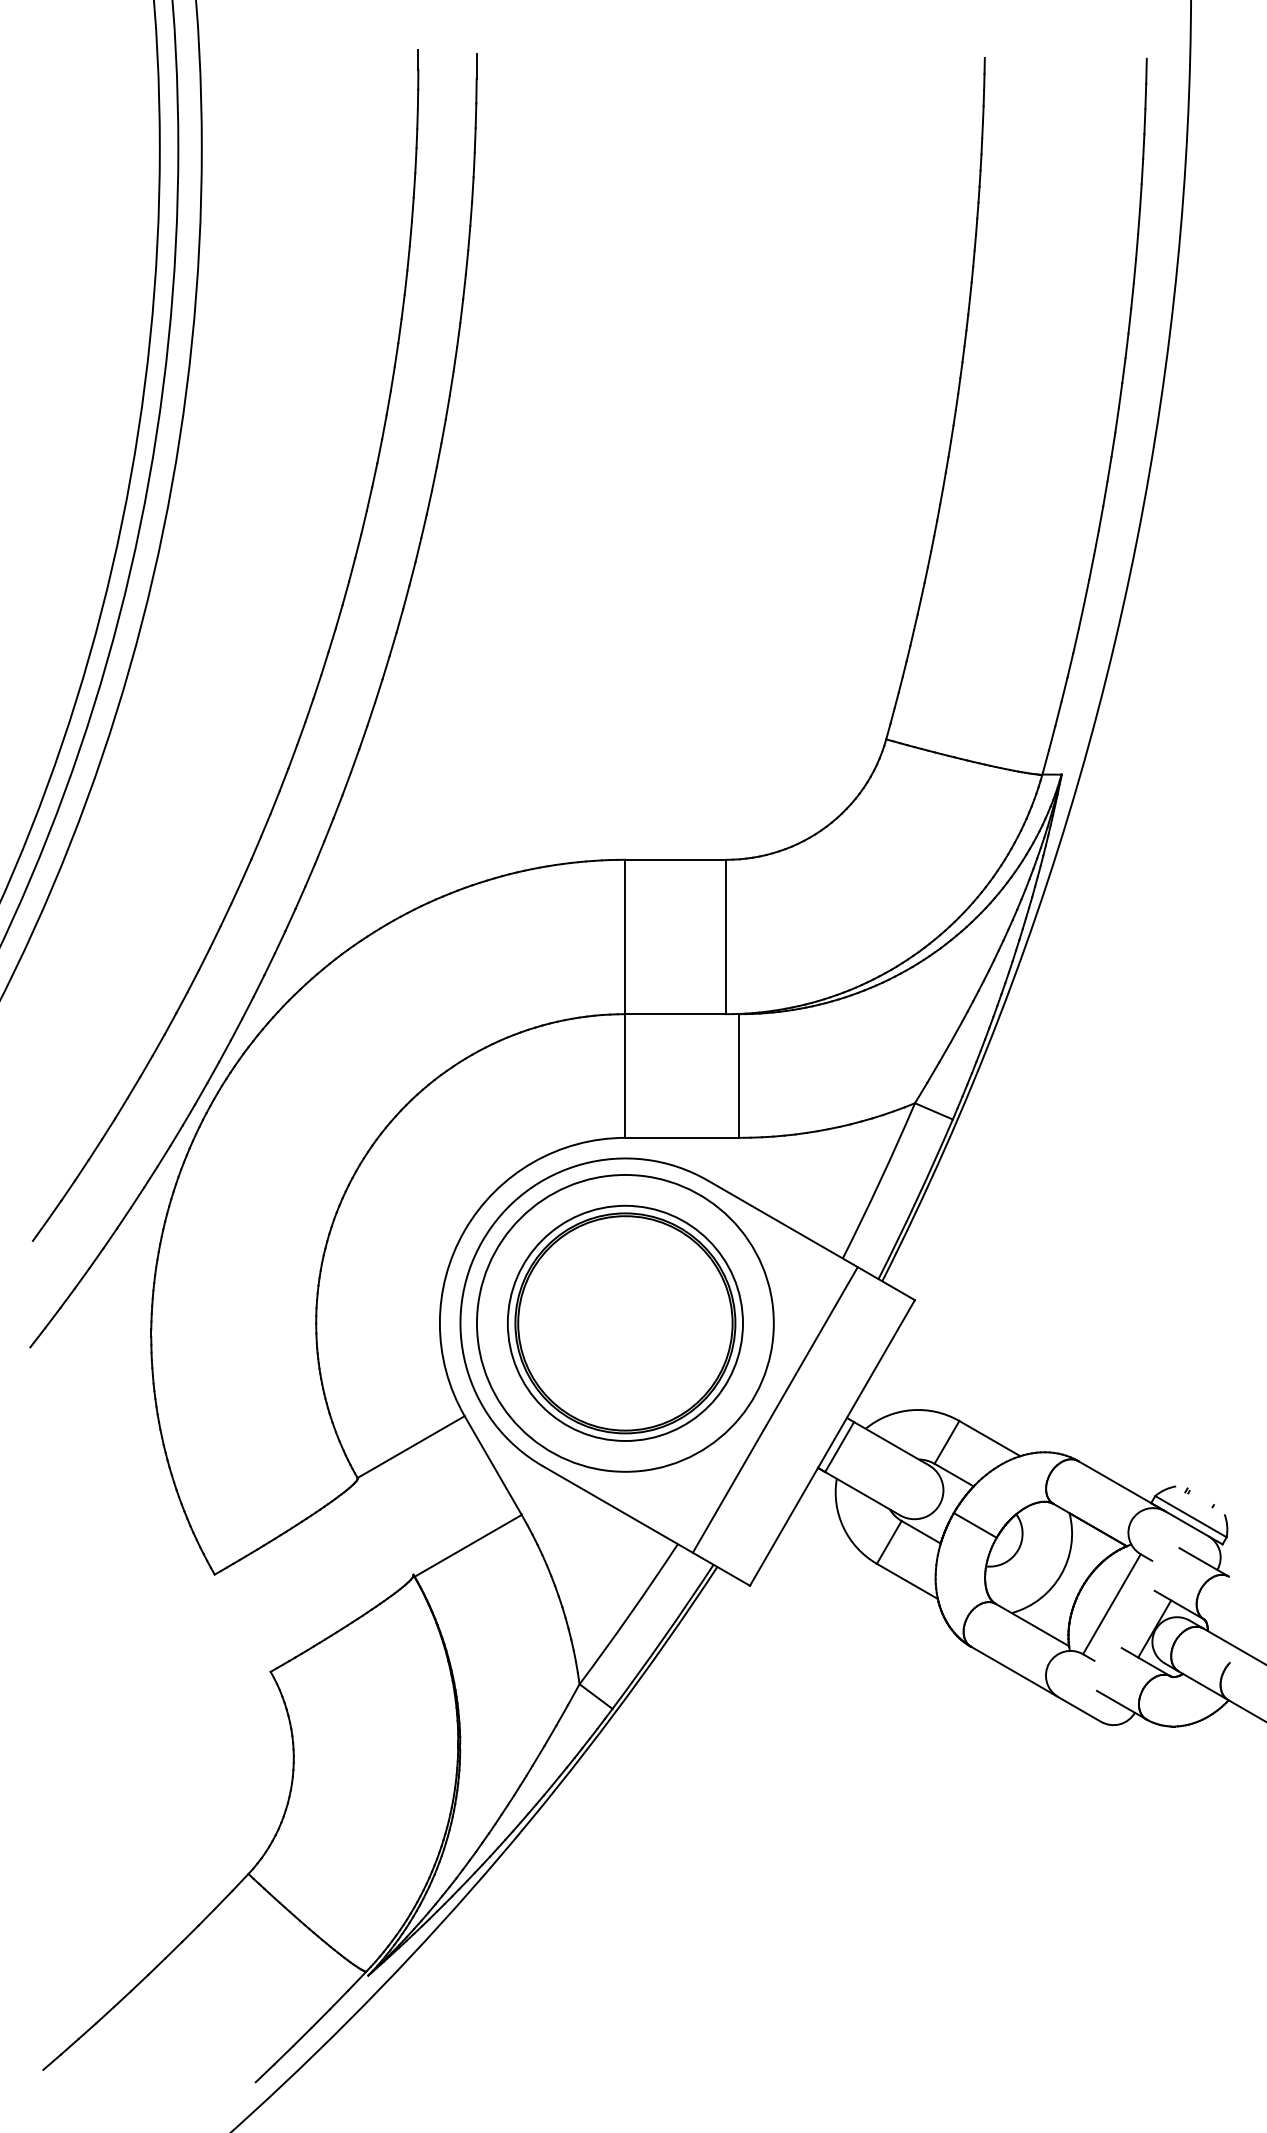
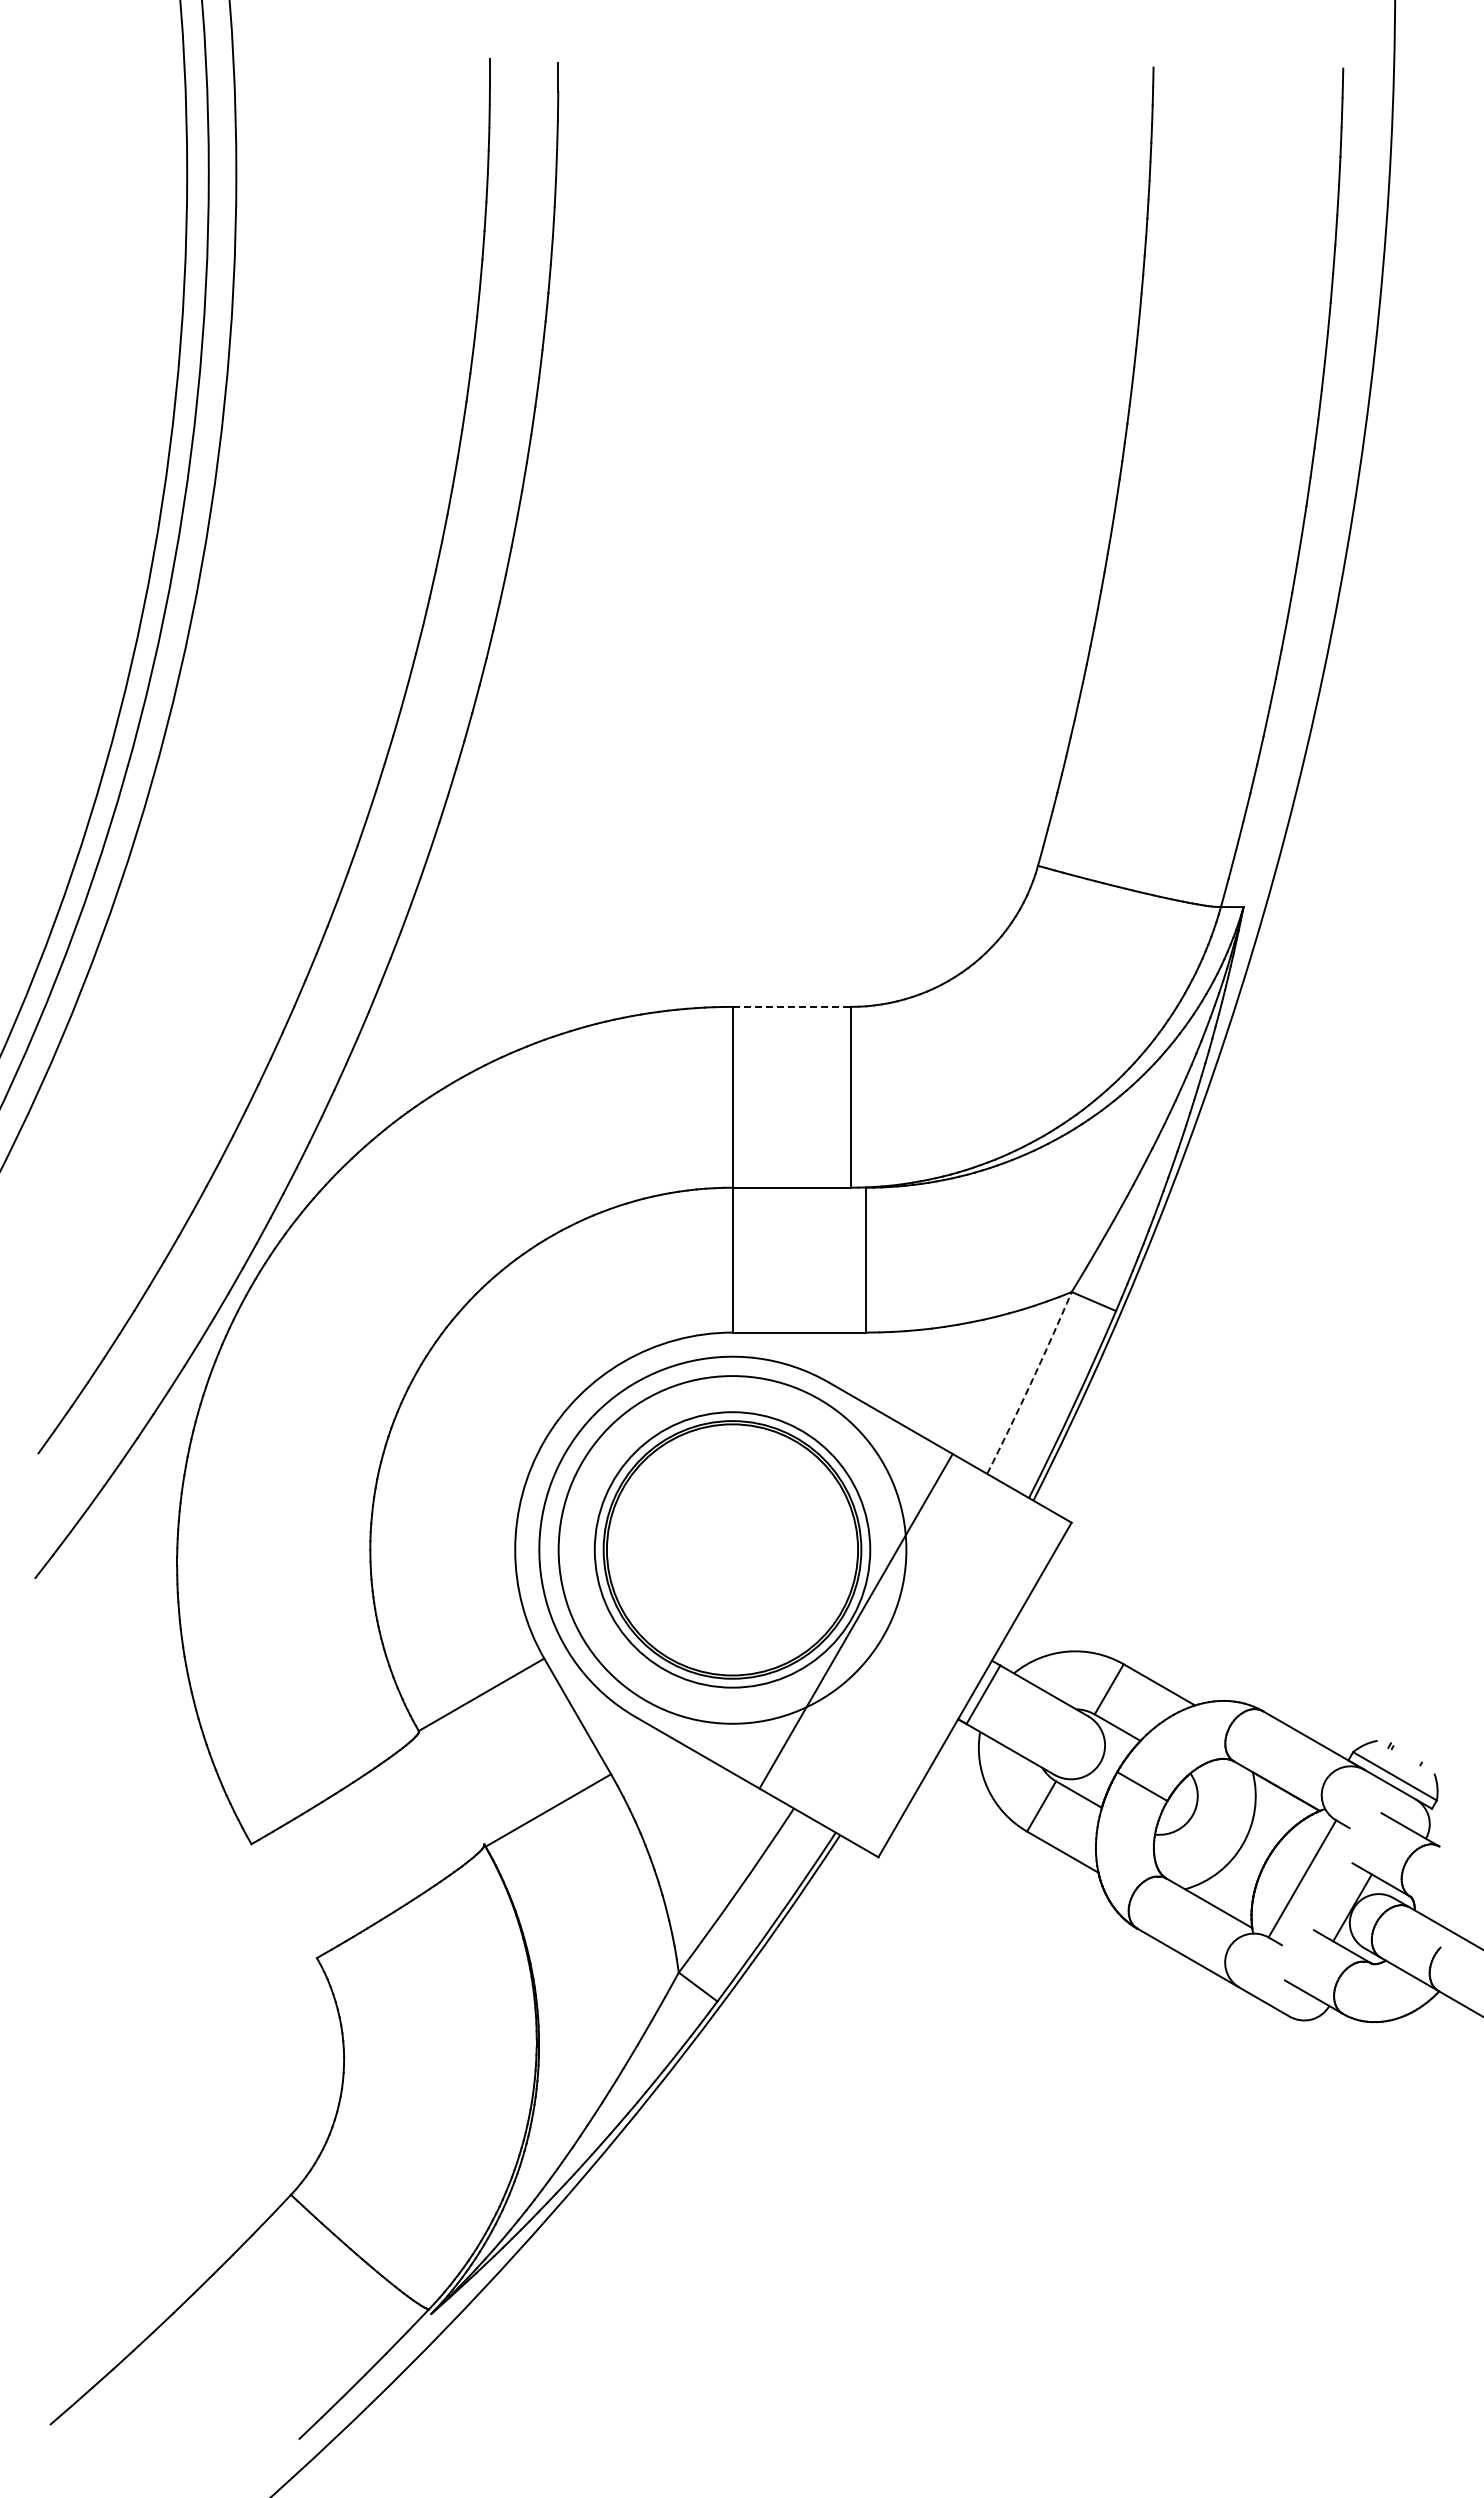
line: (676, 859) -> (792, 1006), solid -> dashed
arc: (879, 1181) -> (1030, 1383), solid -> dashed
line: (774, 1410) -> (855, 1621), moved

